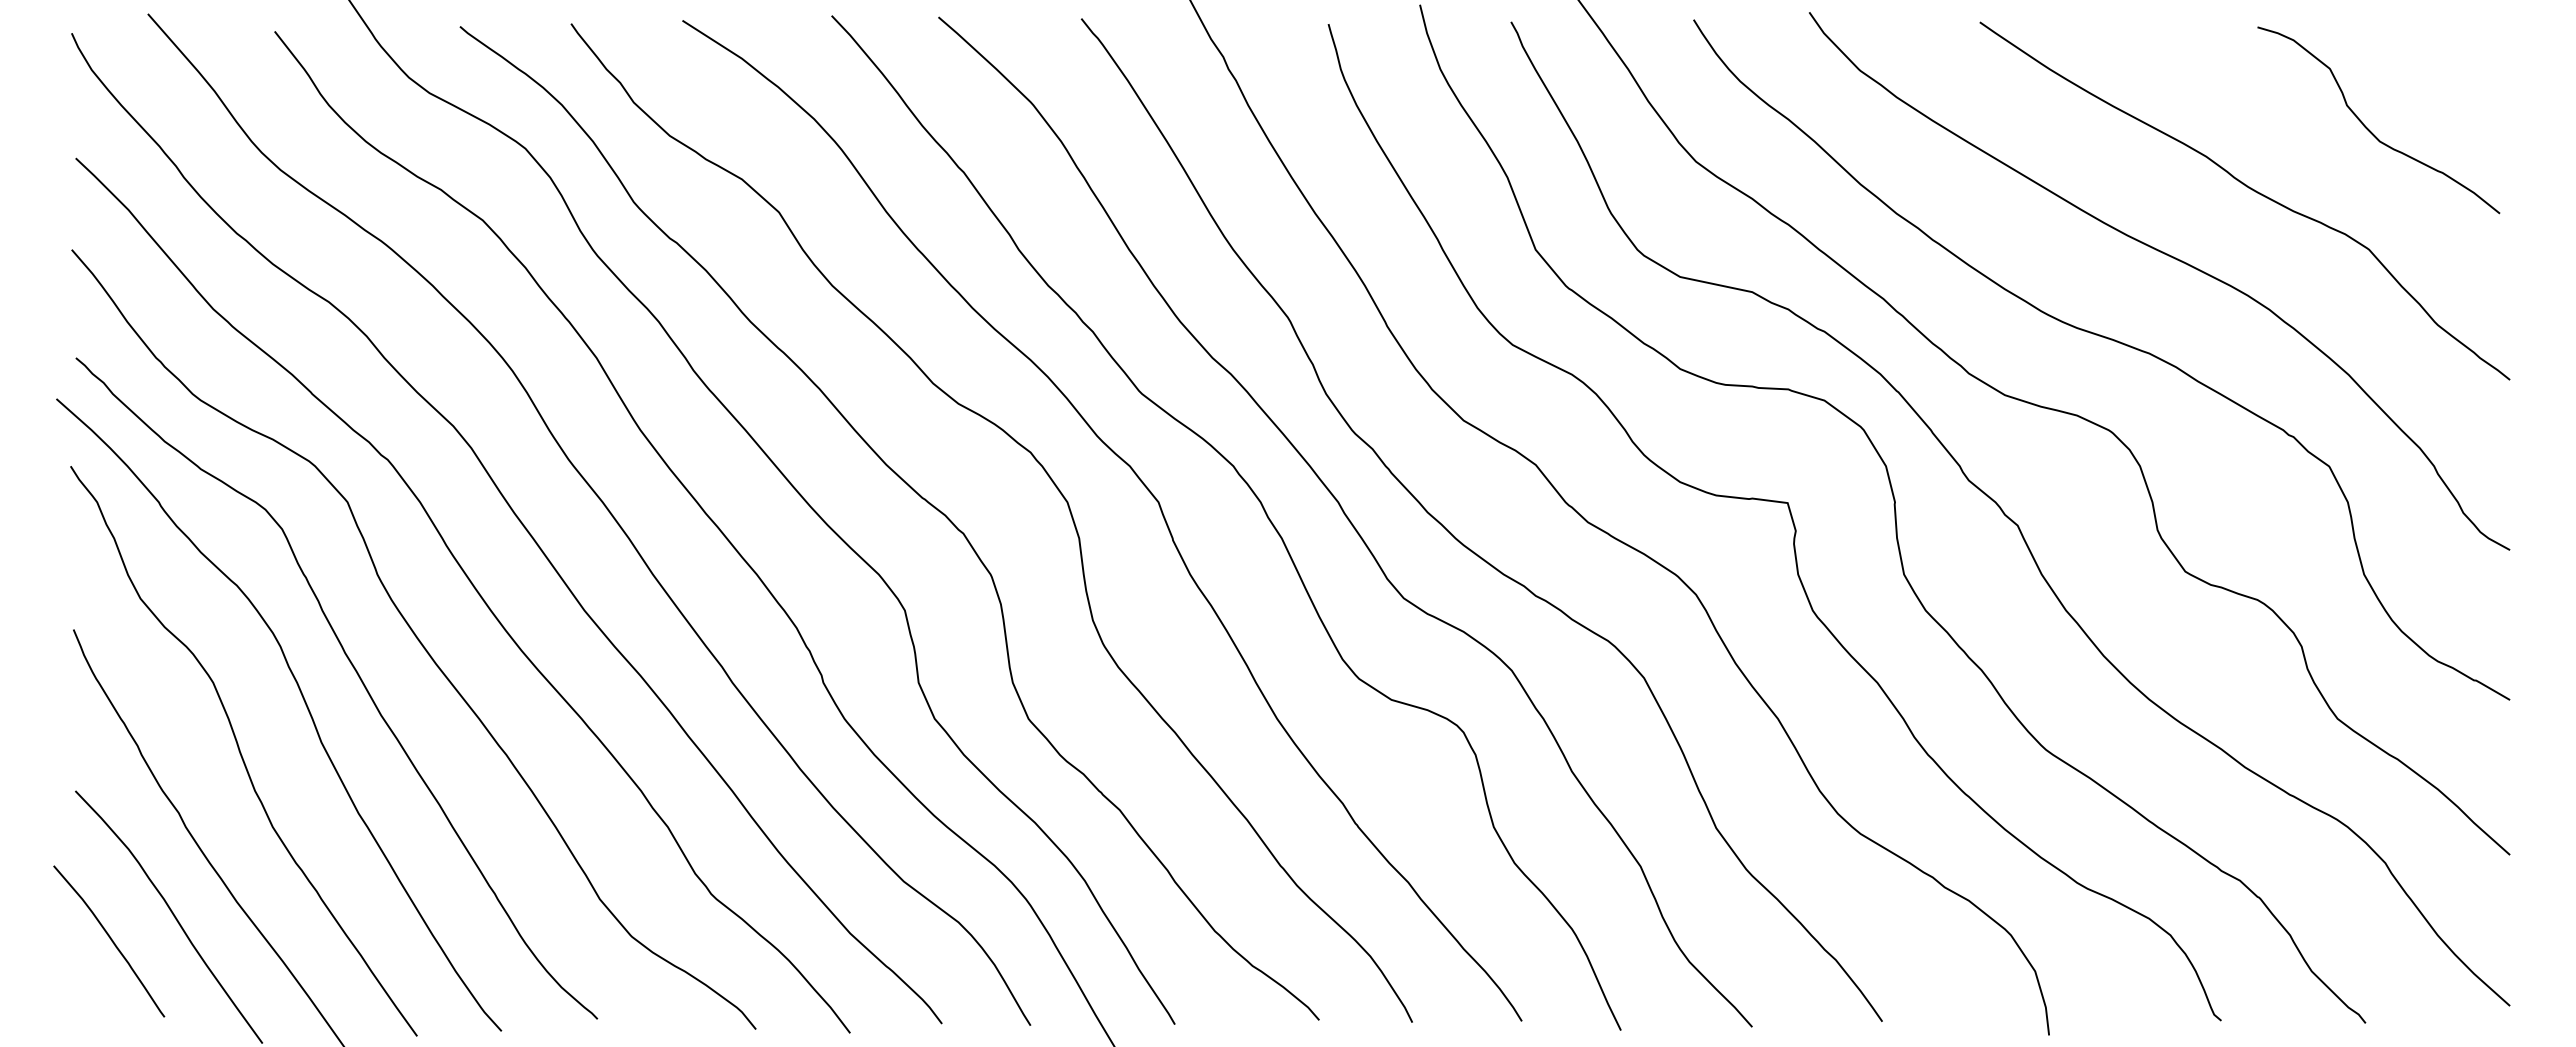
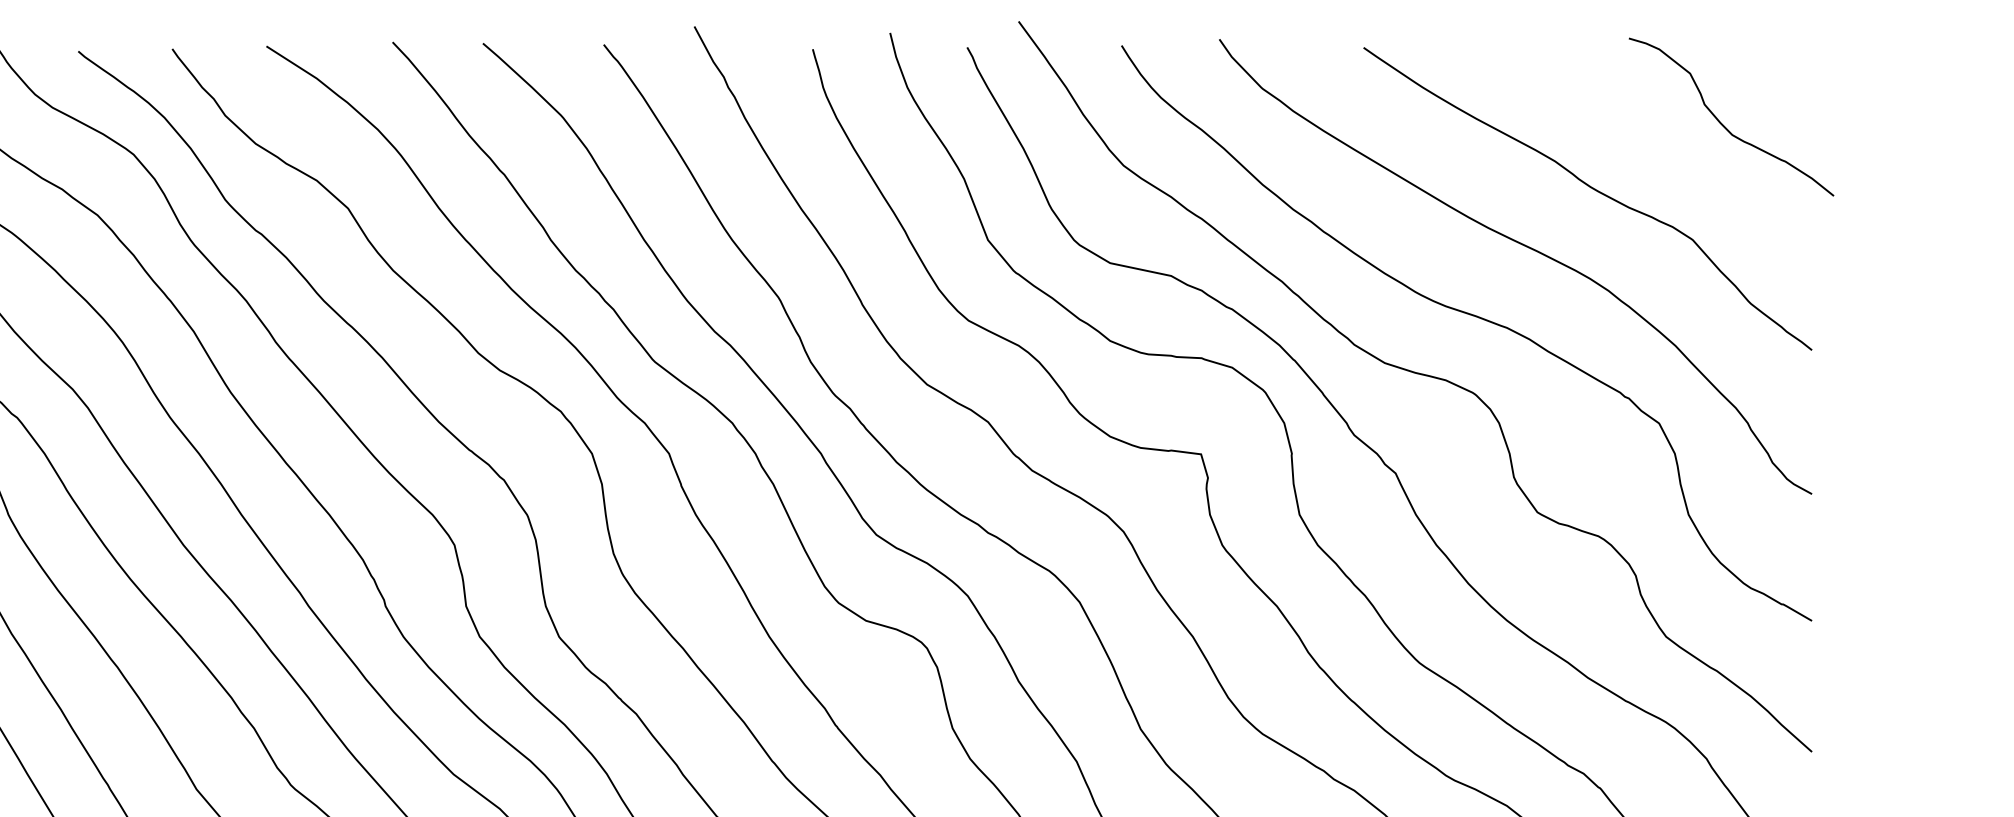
curve: (2369, 129) -> (1723, 124), moved

